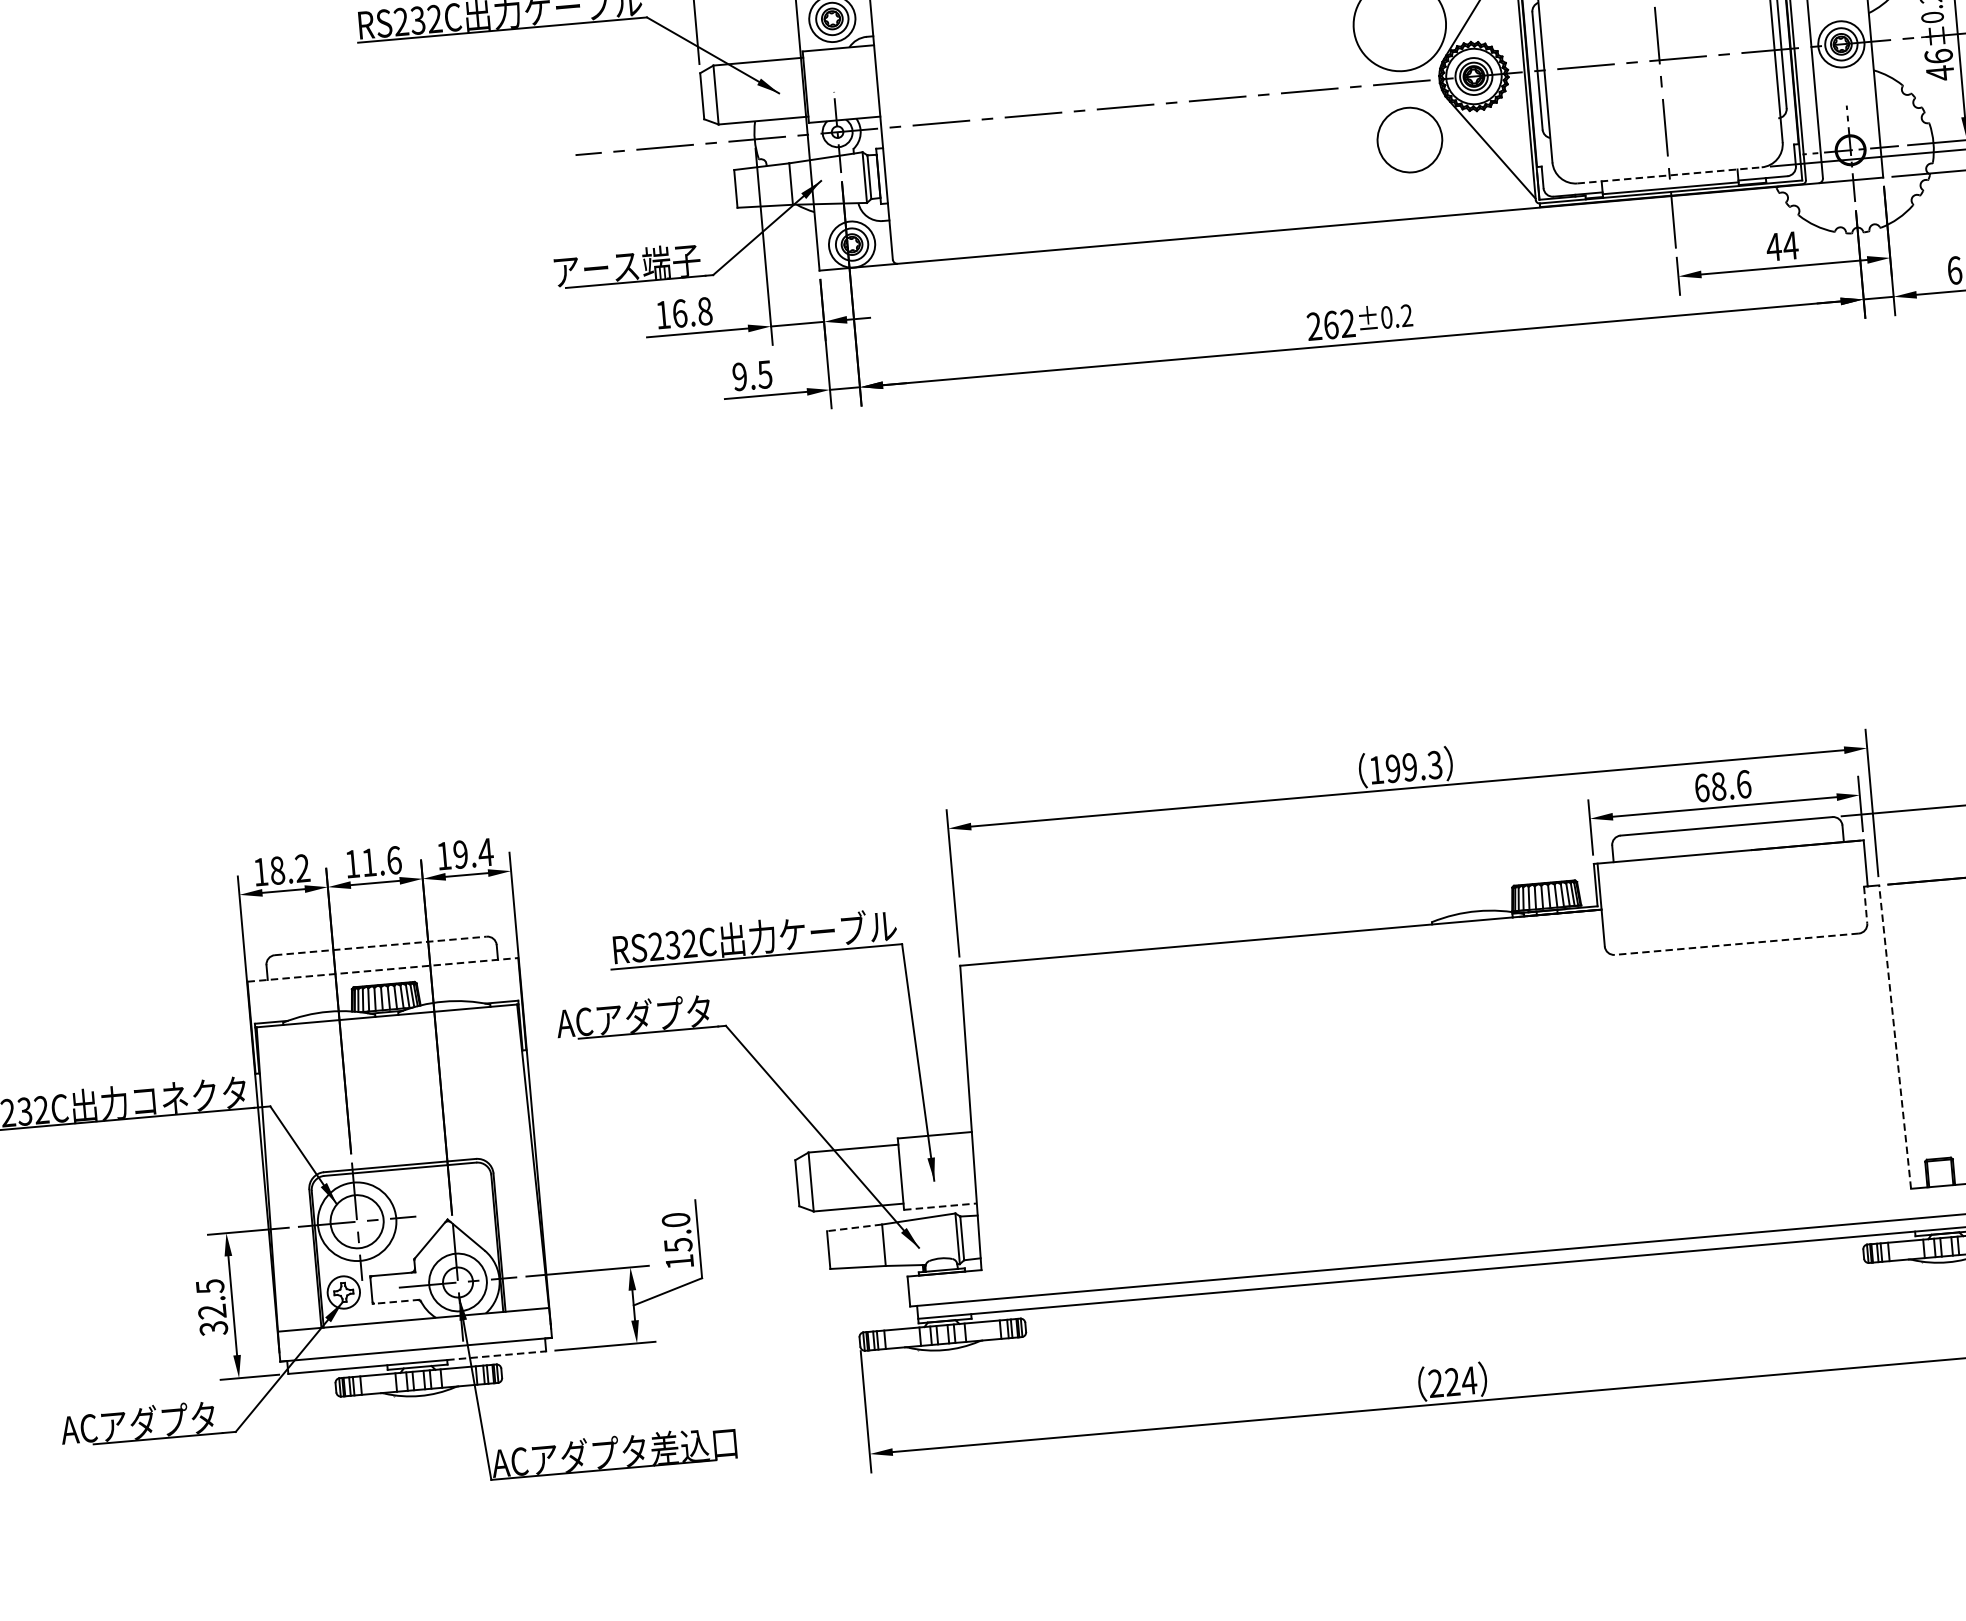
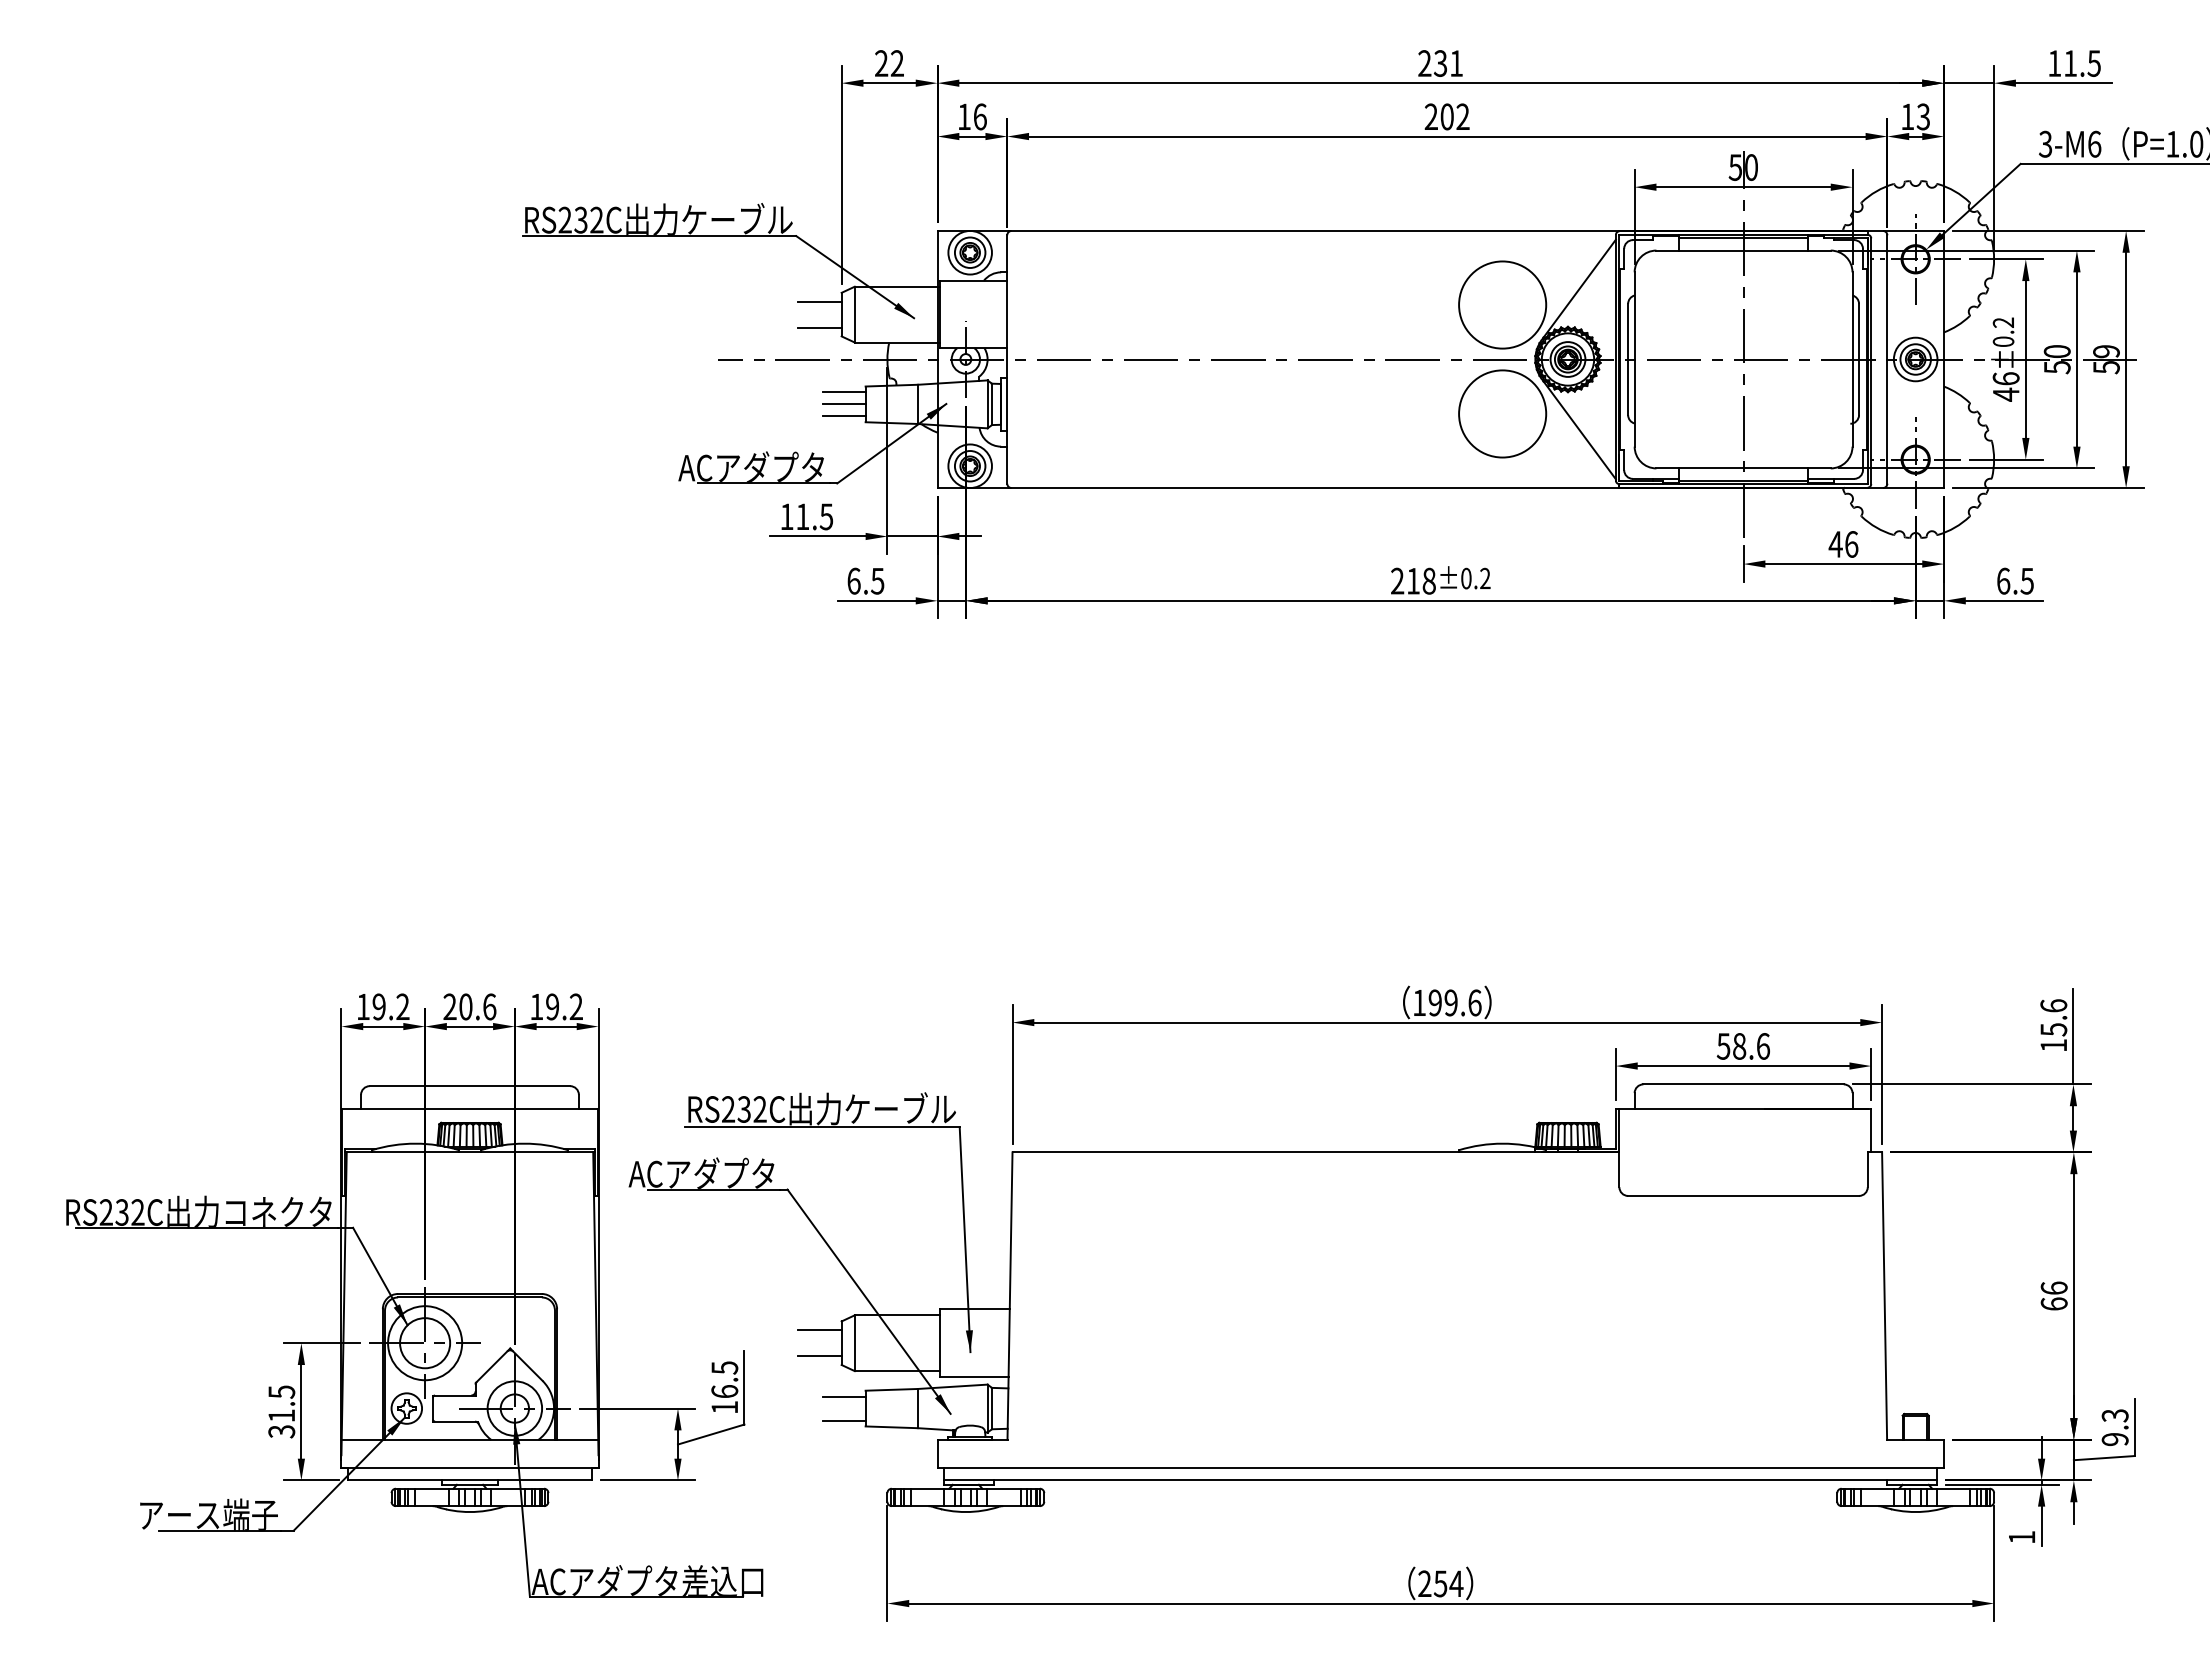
line: (677, 84) -> (819, 301), added
line: (680, 111) -> (819, 327), added
circle: (1409, 139) -> (1502, 413), size x1.43
line: (1670, 175) -> (1744, 468), dashed -> solid
line: (712, 178) -> (844, 392), added
line: (713, 190) -> (844, 404), added
line: (714, 203) -> (844, 416), added
text: (1790, 245) -> (1851, 544), 44 -> 46
text: (622, 266) -> (752, 467), アース端子 -> ACアダプタ
text: (692, 312) -> (814, 516), 16.8 -> 11.5
text: (1339, 323) -> (1421, 580), 262 -> 218
text: (739, 376) -> (853, 580), 9.5 -> 6.5
text: (1434, 764) -> (1474, 1002), 199.3 -> 199.6
text: (1701, 788) -> (1723, 1046), 68.6 -> 58.6
text: (485, 851) -> (576, 1006), 19.4 -> 19.2
text: (360, 862) -> (457, 1006), 11.6 -> 20.6
text: (276, 870) -> (378, 1006), 18.2 -> 19.2
line: (1865, 905) -> (1867, 1170), dashed -> solid
line: (1736, 943) -> (1743, 1195), dashed -> solid
line: (381, 946) -> (470, 1086), dashed -> solid
line: (383, 969) -> (470, 1108), dashed -> solid
line: (1895, 1037) -> (1884, 1296), dashed -> solid
line: (772, 1171) -> (819, 1330), added
line: (775, 1199) -> (819, 1356), added
line: (940, 1206) -> (974, 1376), dashed -> solid
line: (854, 1227) -> (891, 1389), dashed -> solid
text: (676, 1232) -> (724, 1379), 15.0 -> 16.5
line: (805, 1239) -> (844, 1396), added
line: (807, 1264) -> (844, 1420), added
line: (395, 1301) -> (454, 1421), dashed -> solid
text: (212, 1311) -> (281, 1415), 32.5 -> 31.5
line: (497, 1355) -> (545, 1480), dashed -> solid
text: (1452, 1381) -> (1440, 1583), 224 -> 254
text: (138, 1422) -> (203, 1513), ACアダプタ -> アース端子

